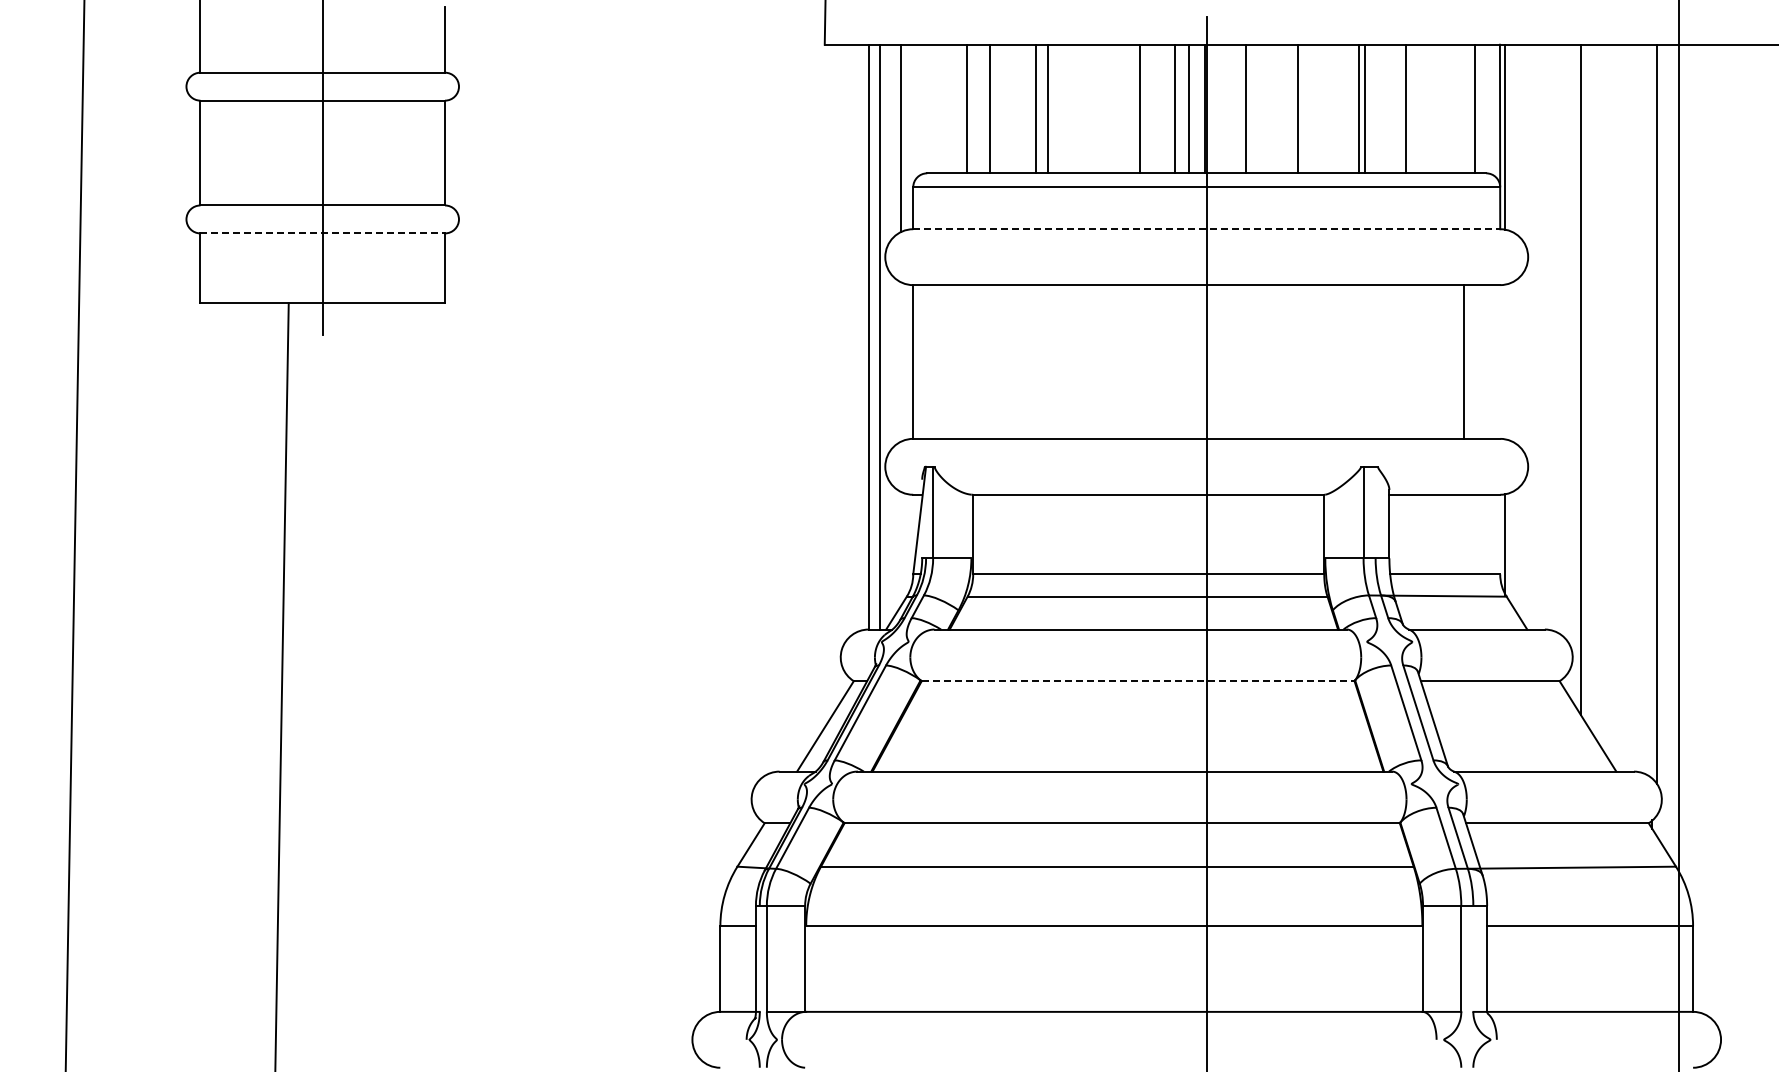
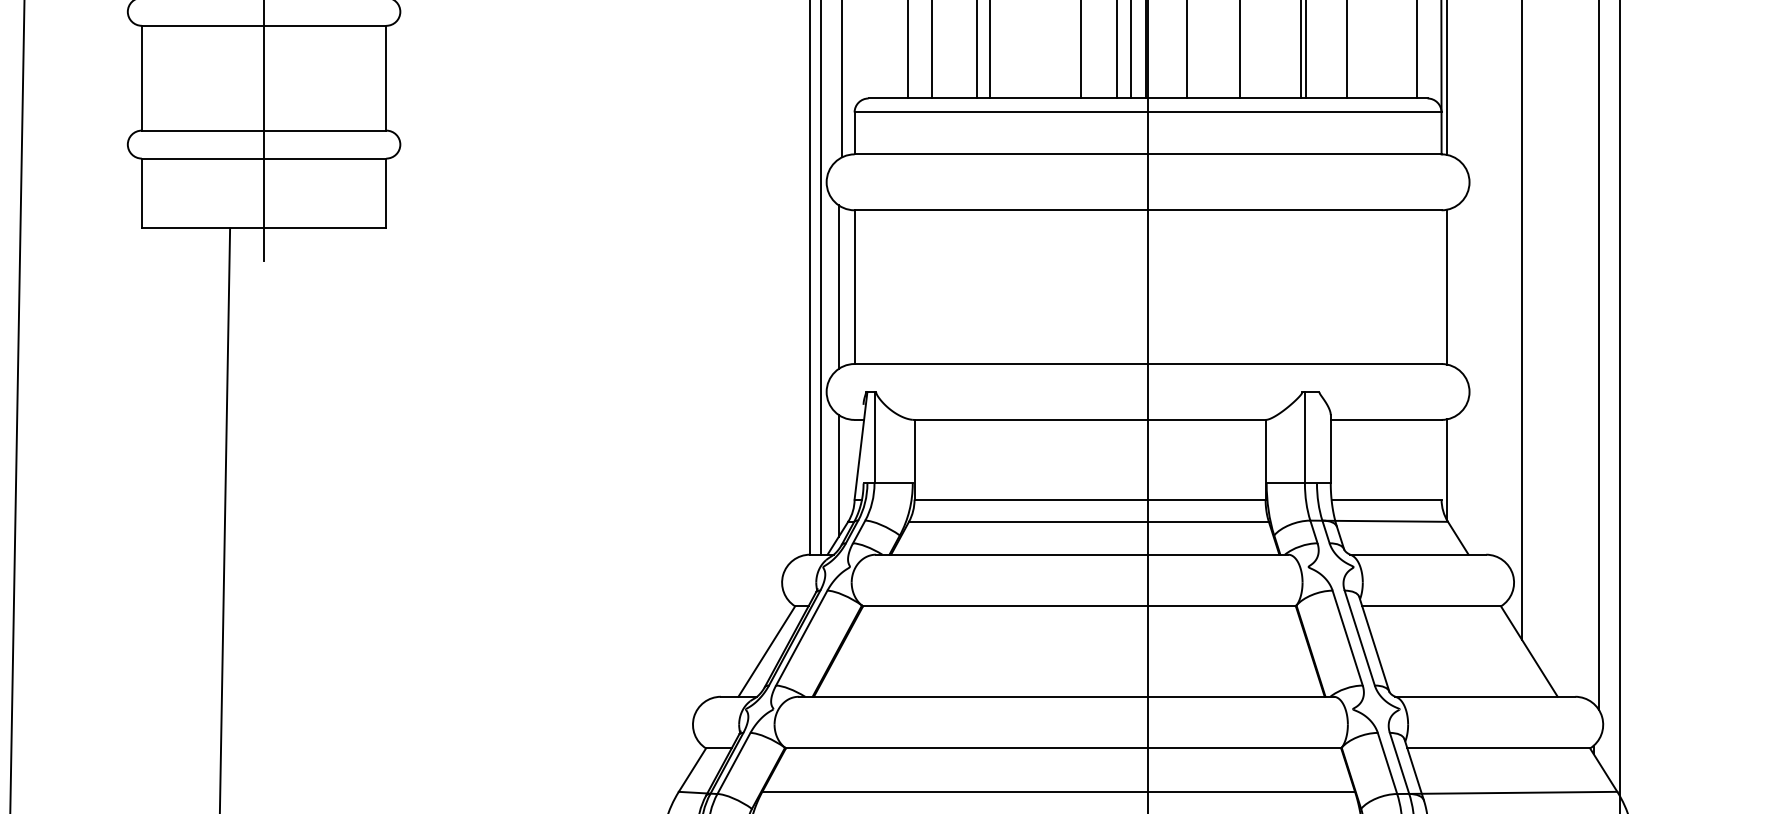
line: (1207, 229) -> (1148, 154), dashed -> solid
line: (323, 233) -> (264, 158), dashed -> solid
line: (897, 361) -> (838, 286), added
line: (1464, 361) -> (1446, 286), moved
line: (897, 550) -> (838, 475), added
line: (1138, 681) -> (1079, 606), dashed -> solid

